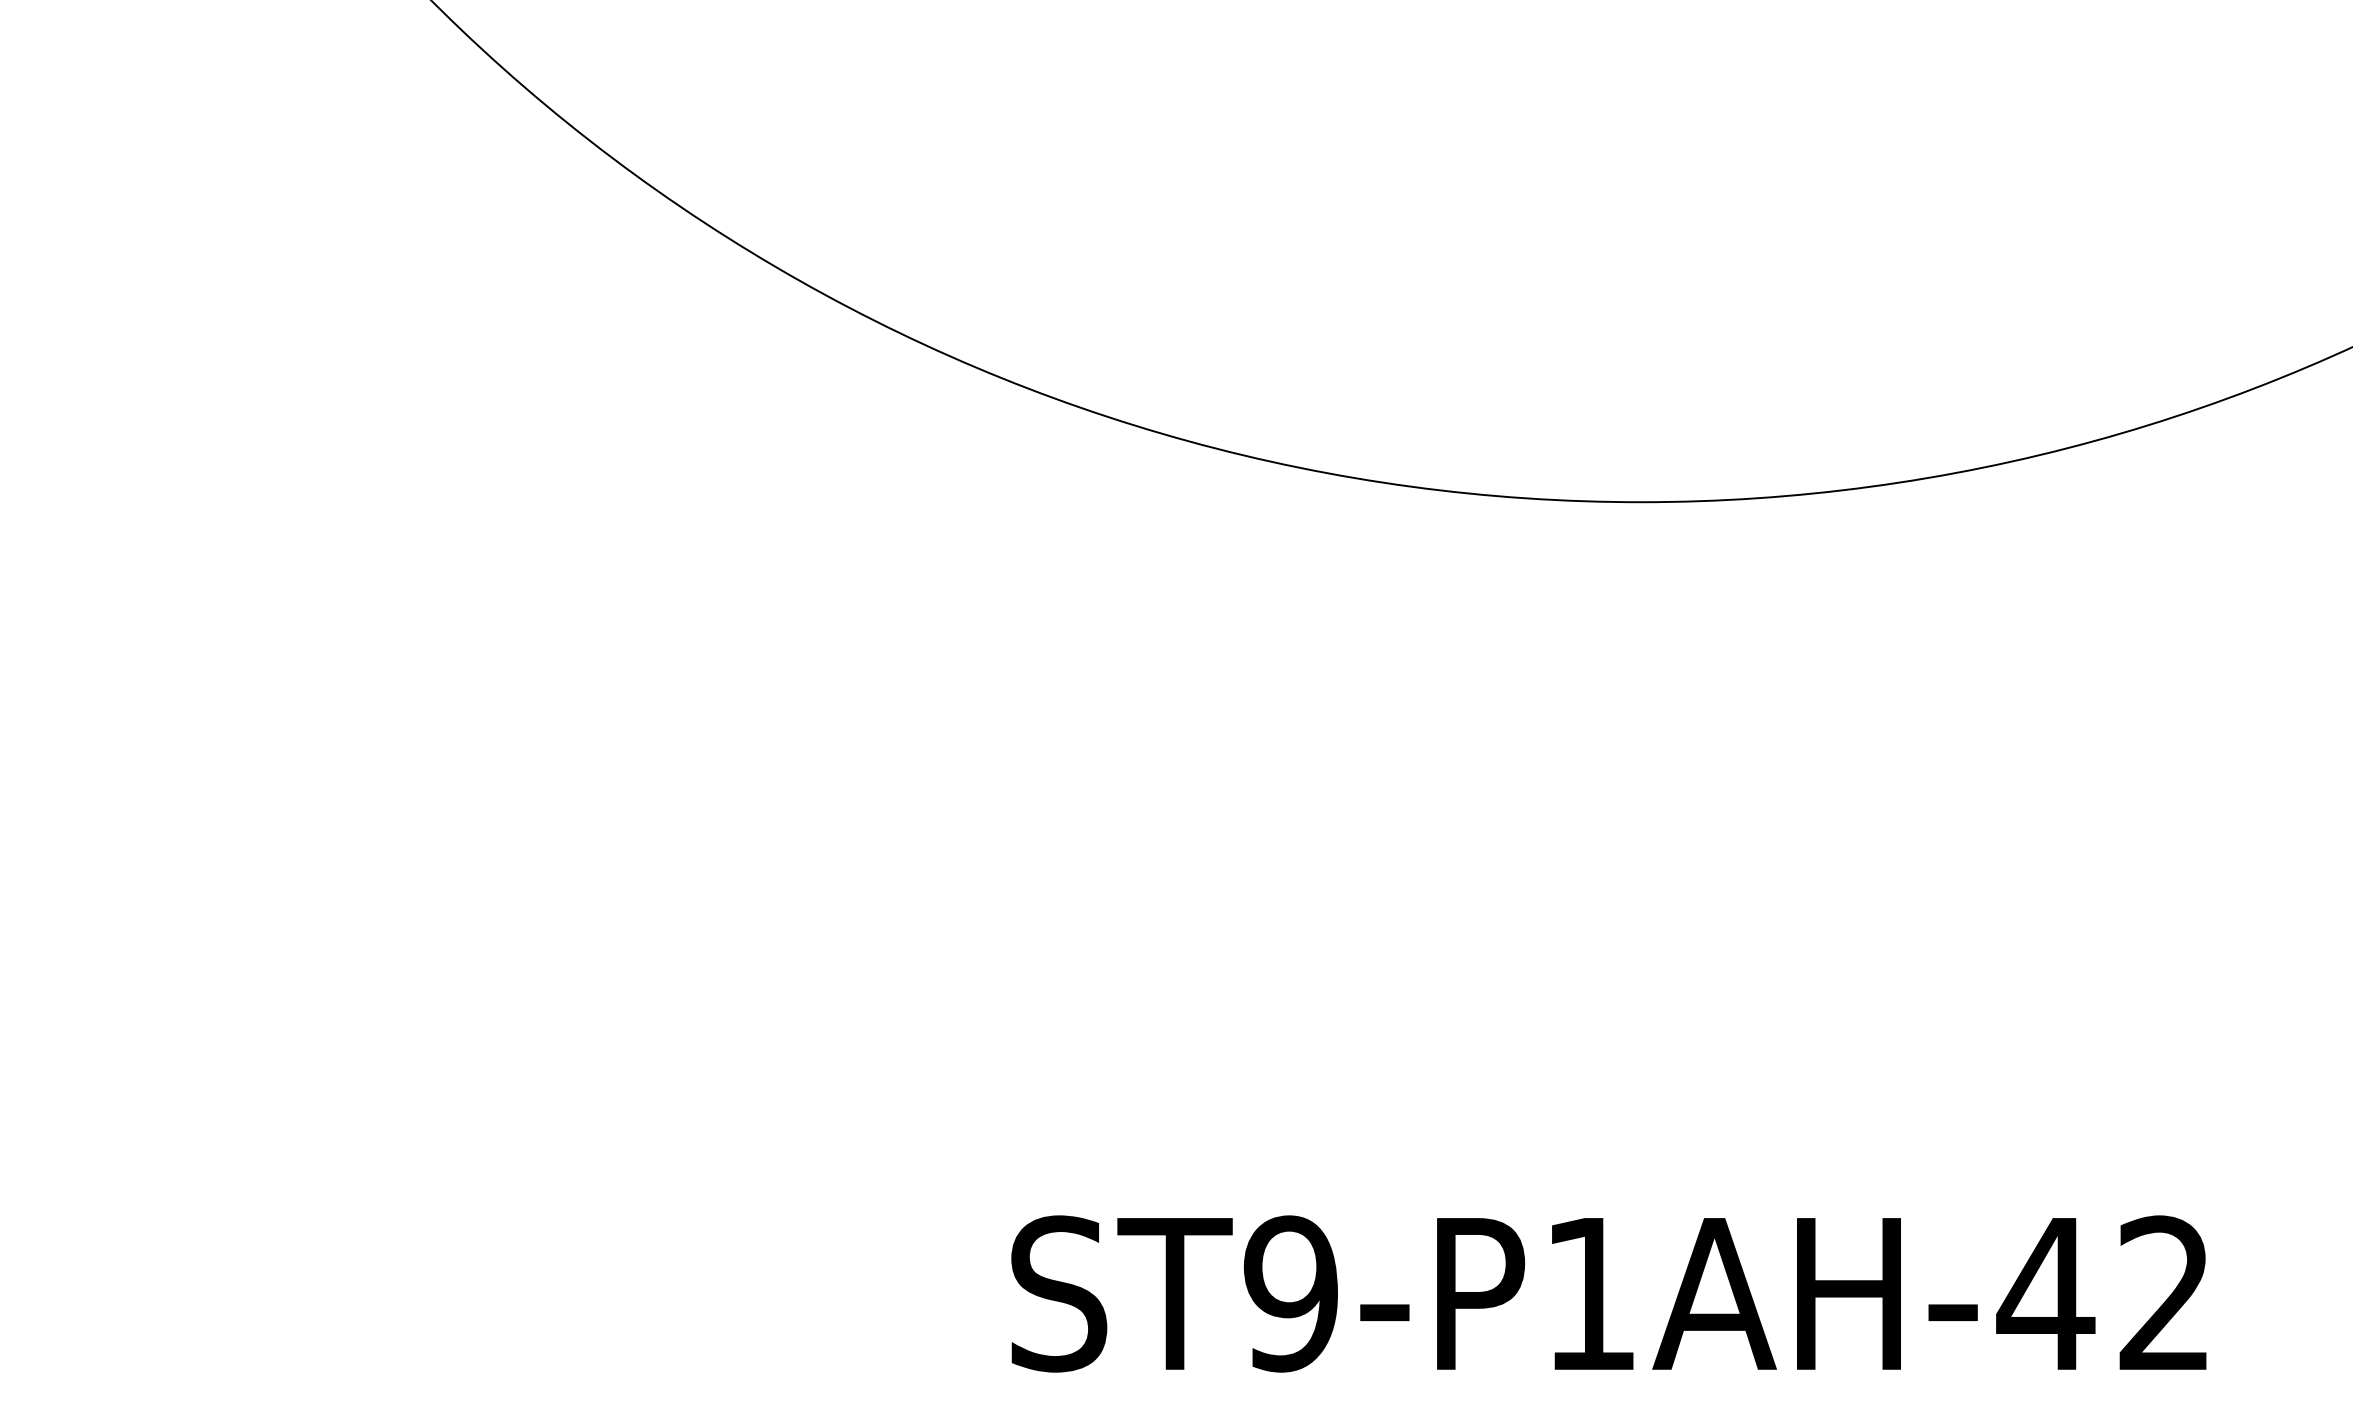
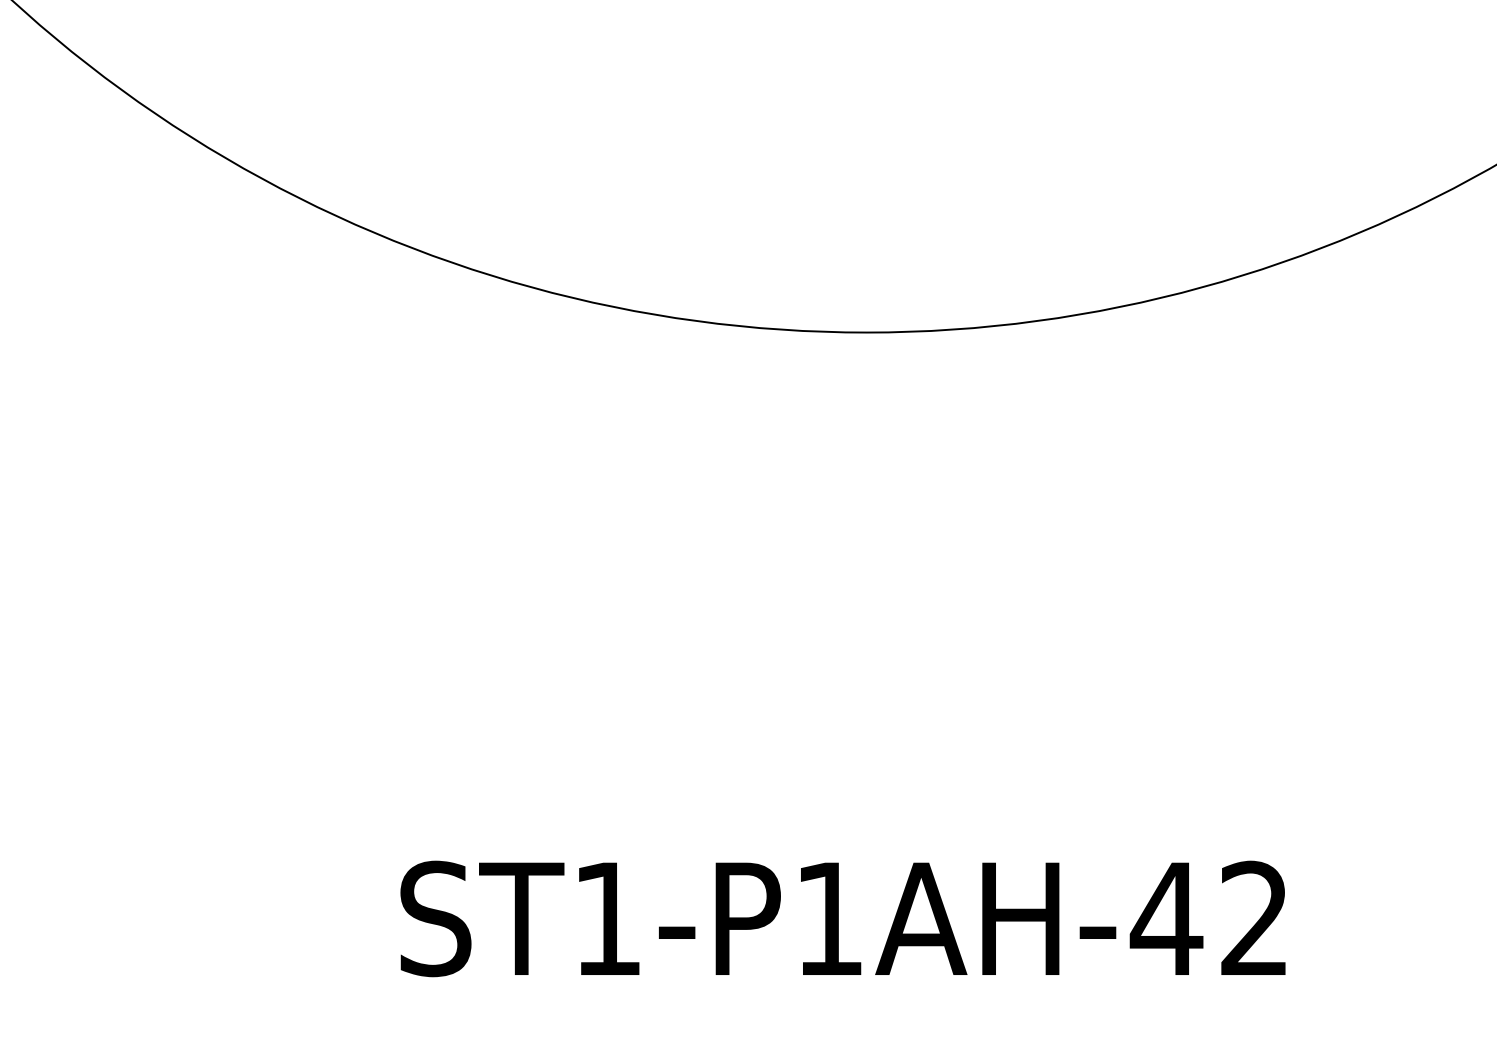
text: (1290, 1293) -> (607, 918), ST9-P1AH-42 -> ST1-P1AH-42

